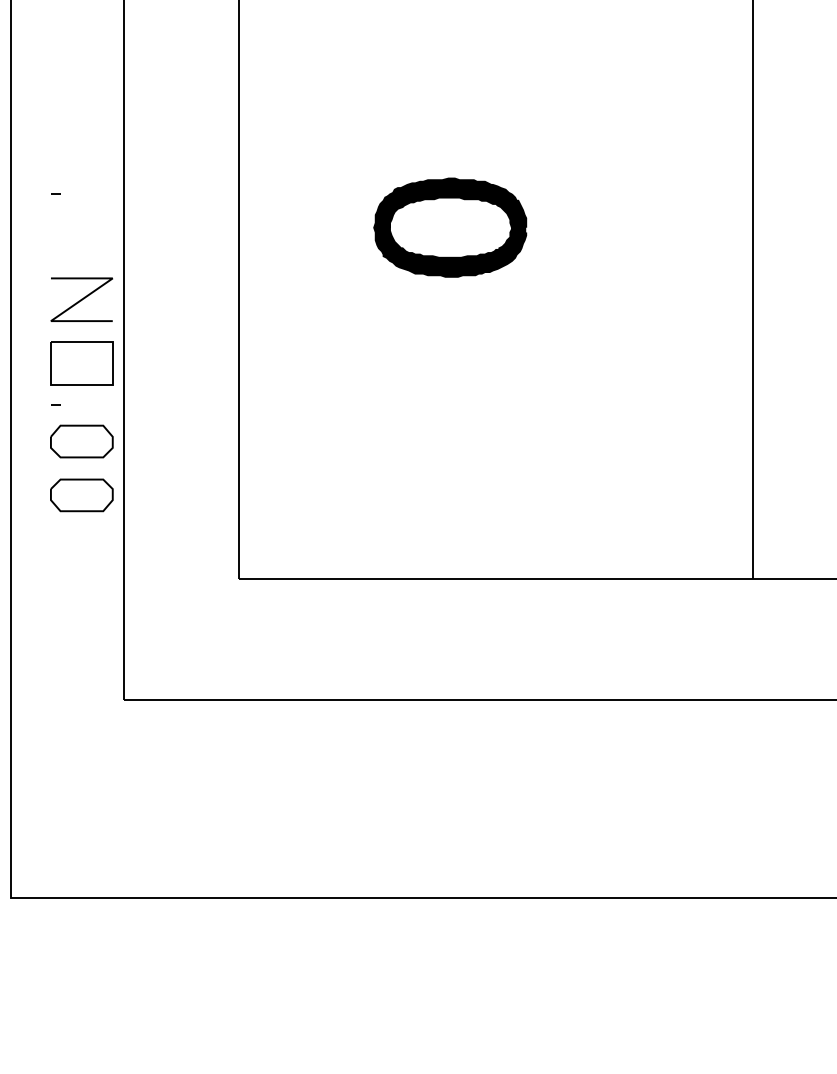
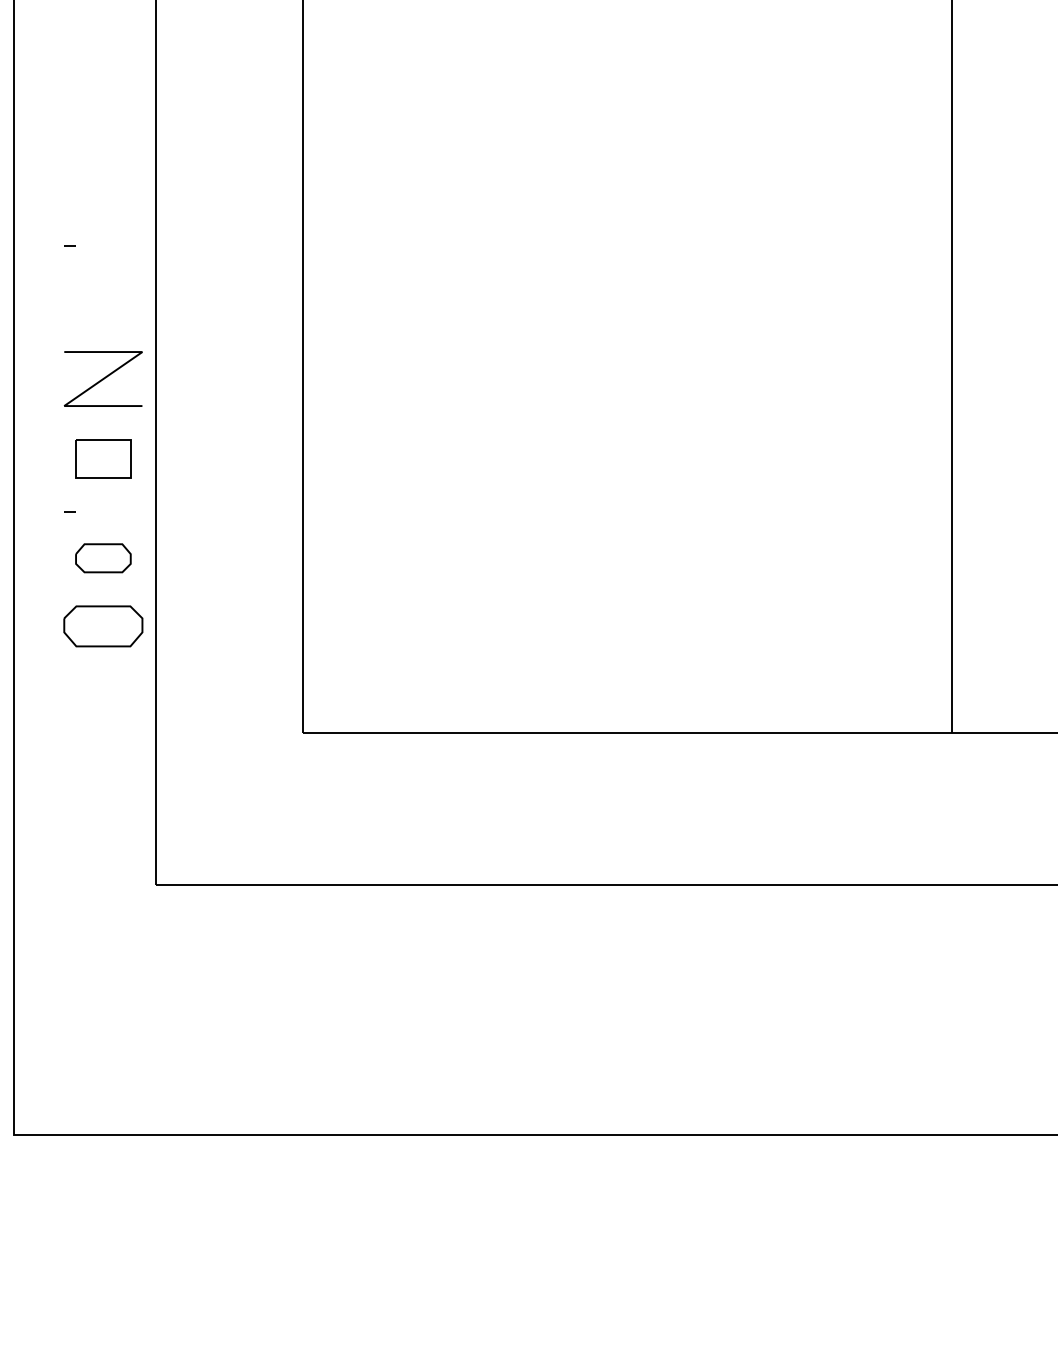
part: (450, 227) -> (569, 287), removed
part: (81, 363) -> (102, 459), size x0.7
part: (81, 441) -> (102, 558), size x0.7

